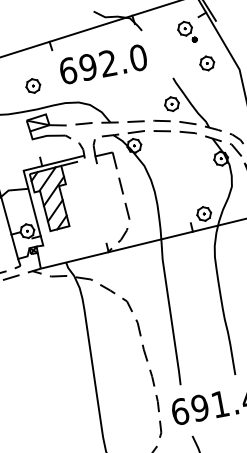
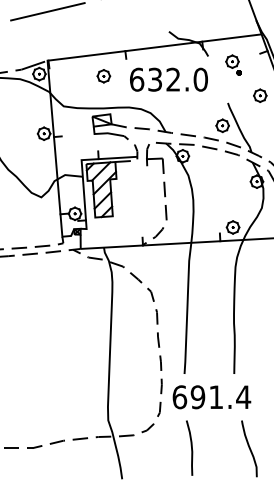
part: (186, 31) -> (233, 64), moved
text: (88, 66) -> (155, 79), 692.0 -> 632.0
part: (32, 86) -> (103, 76), moved

